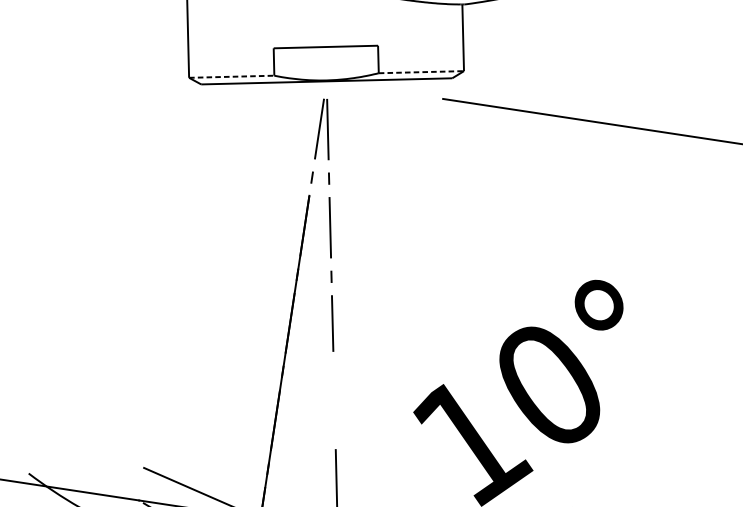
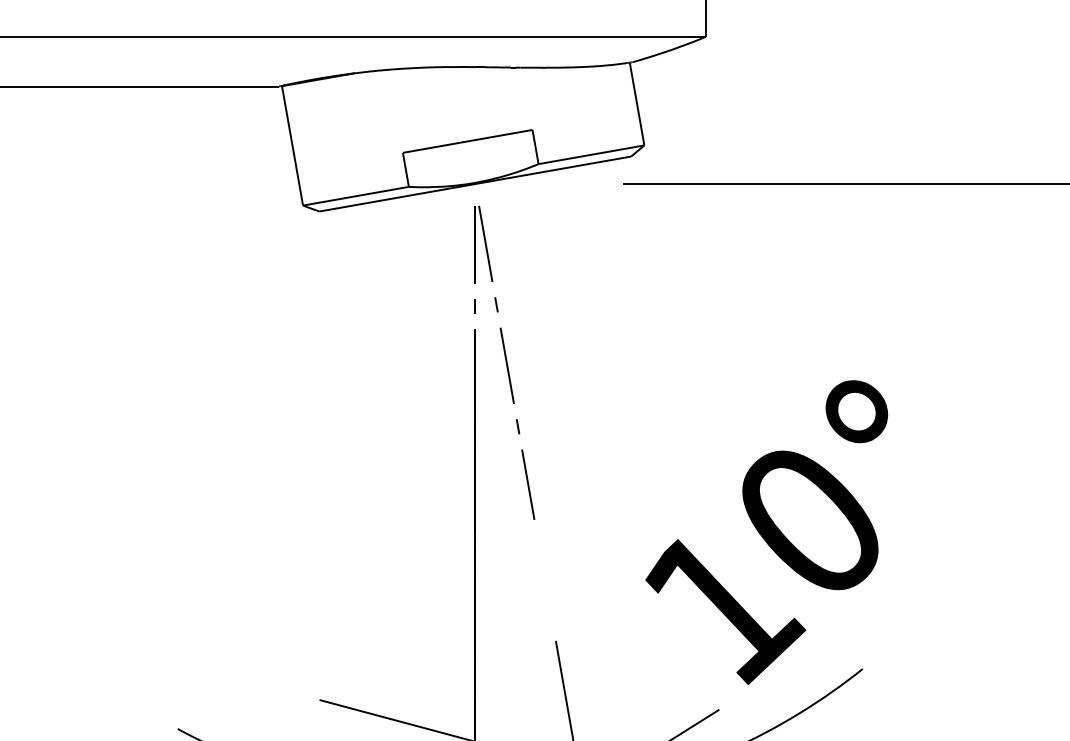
line: (421, 71) -> (591, 154), dashed -> solid
line: (231, 76) -> (355, 196), dashed -> solid

